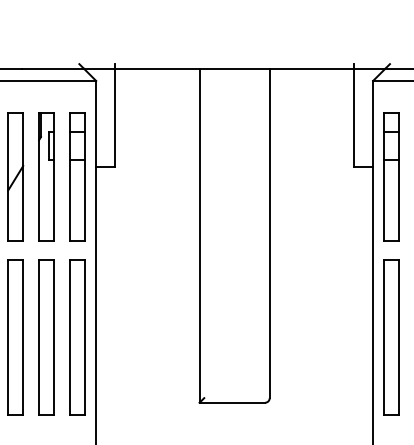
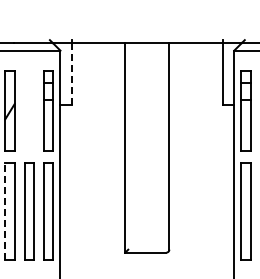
line: (115, 117) -> (72, 73), solid -> dashed
part: (45, 176) -> (28, 110), removed
line: (8, 337) -> (5, 211), solid -> dashed

